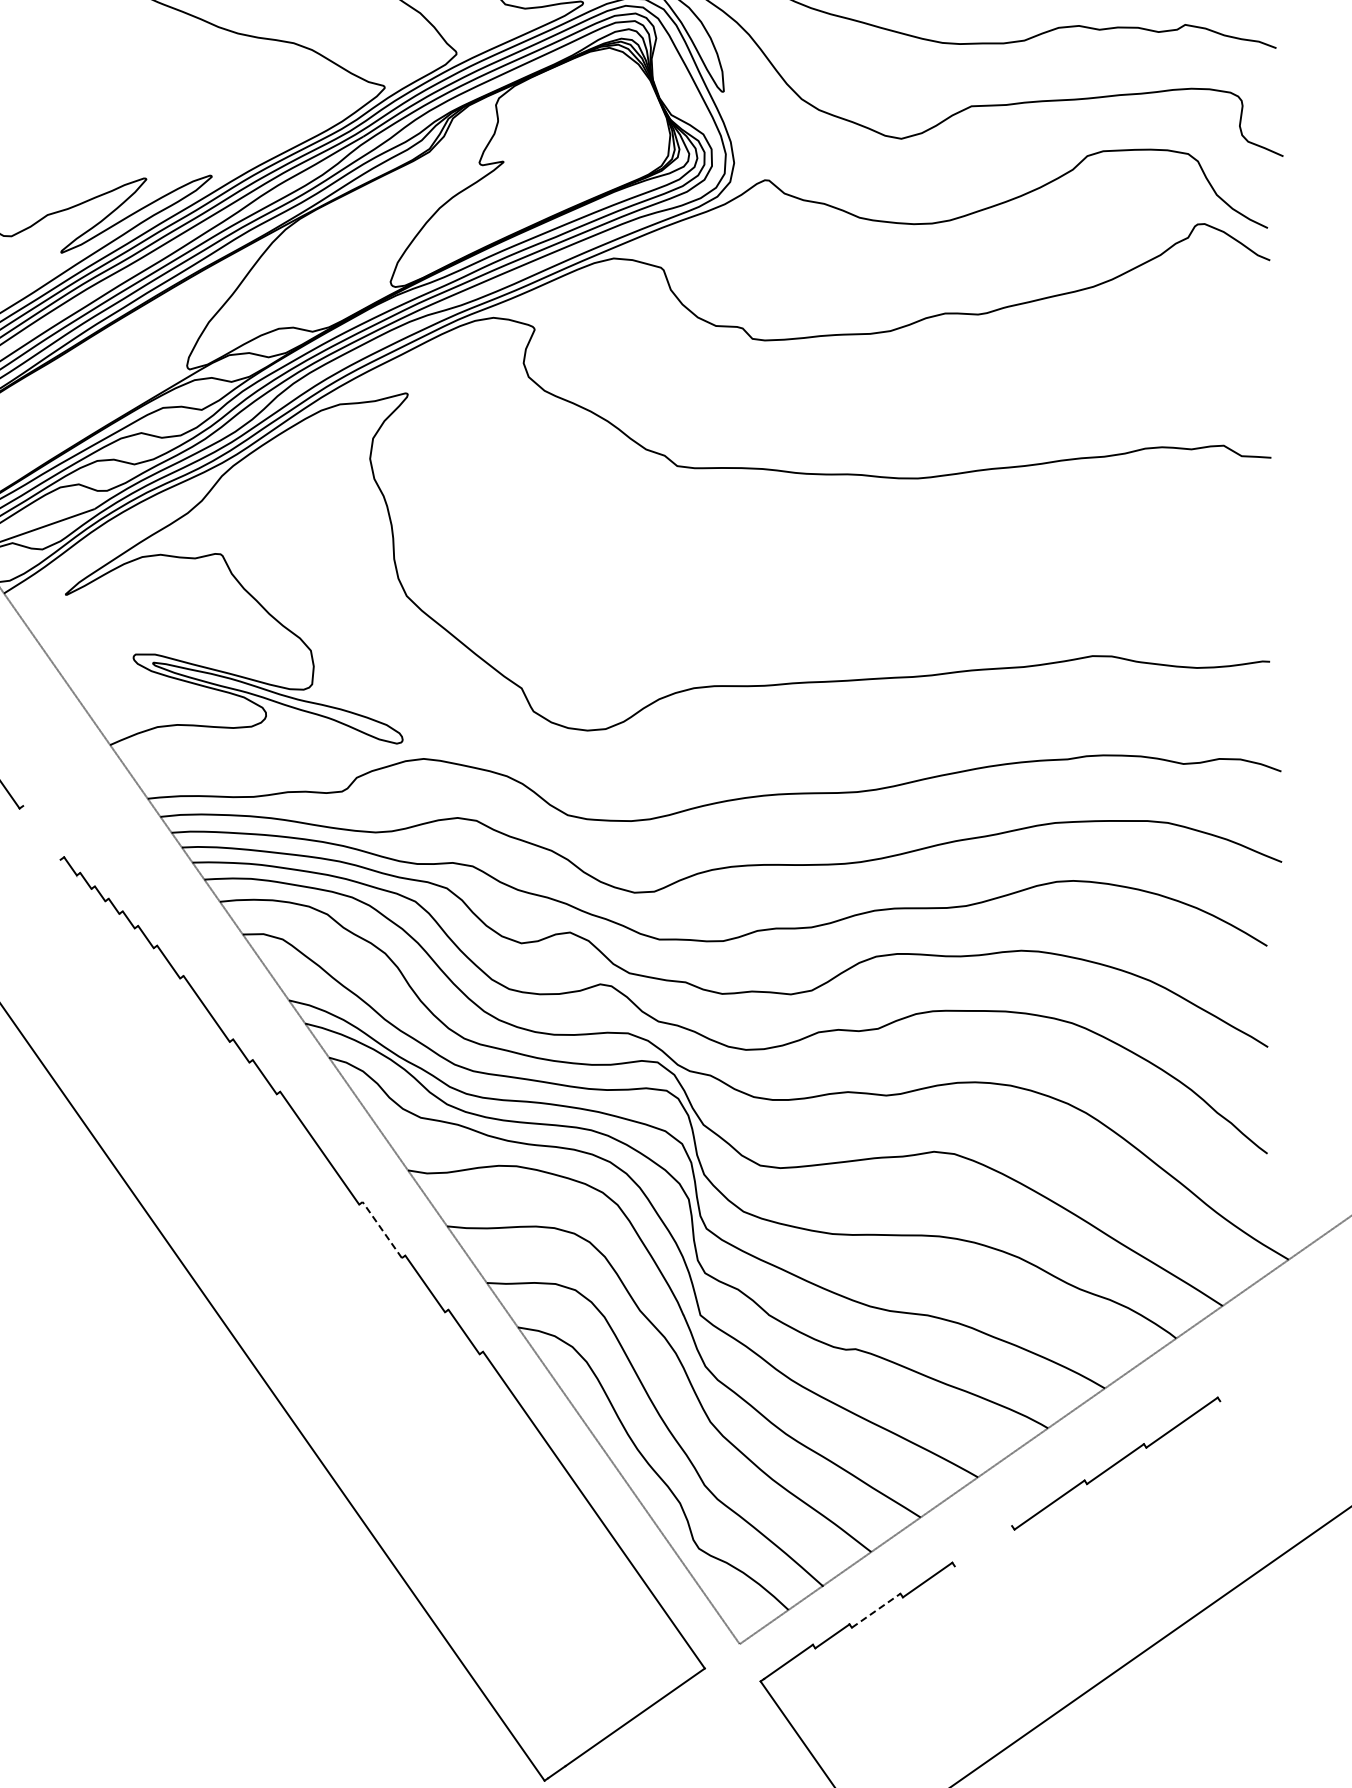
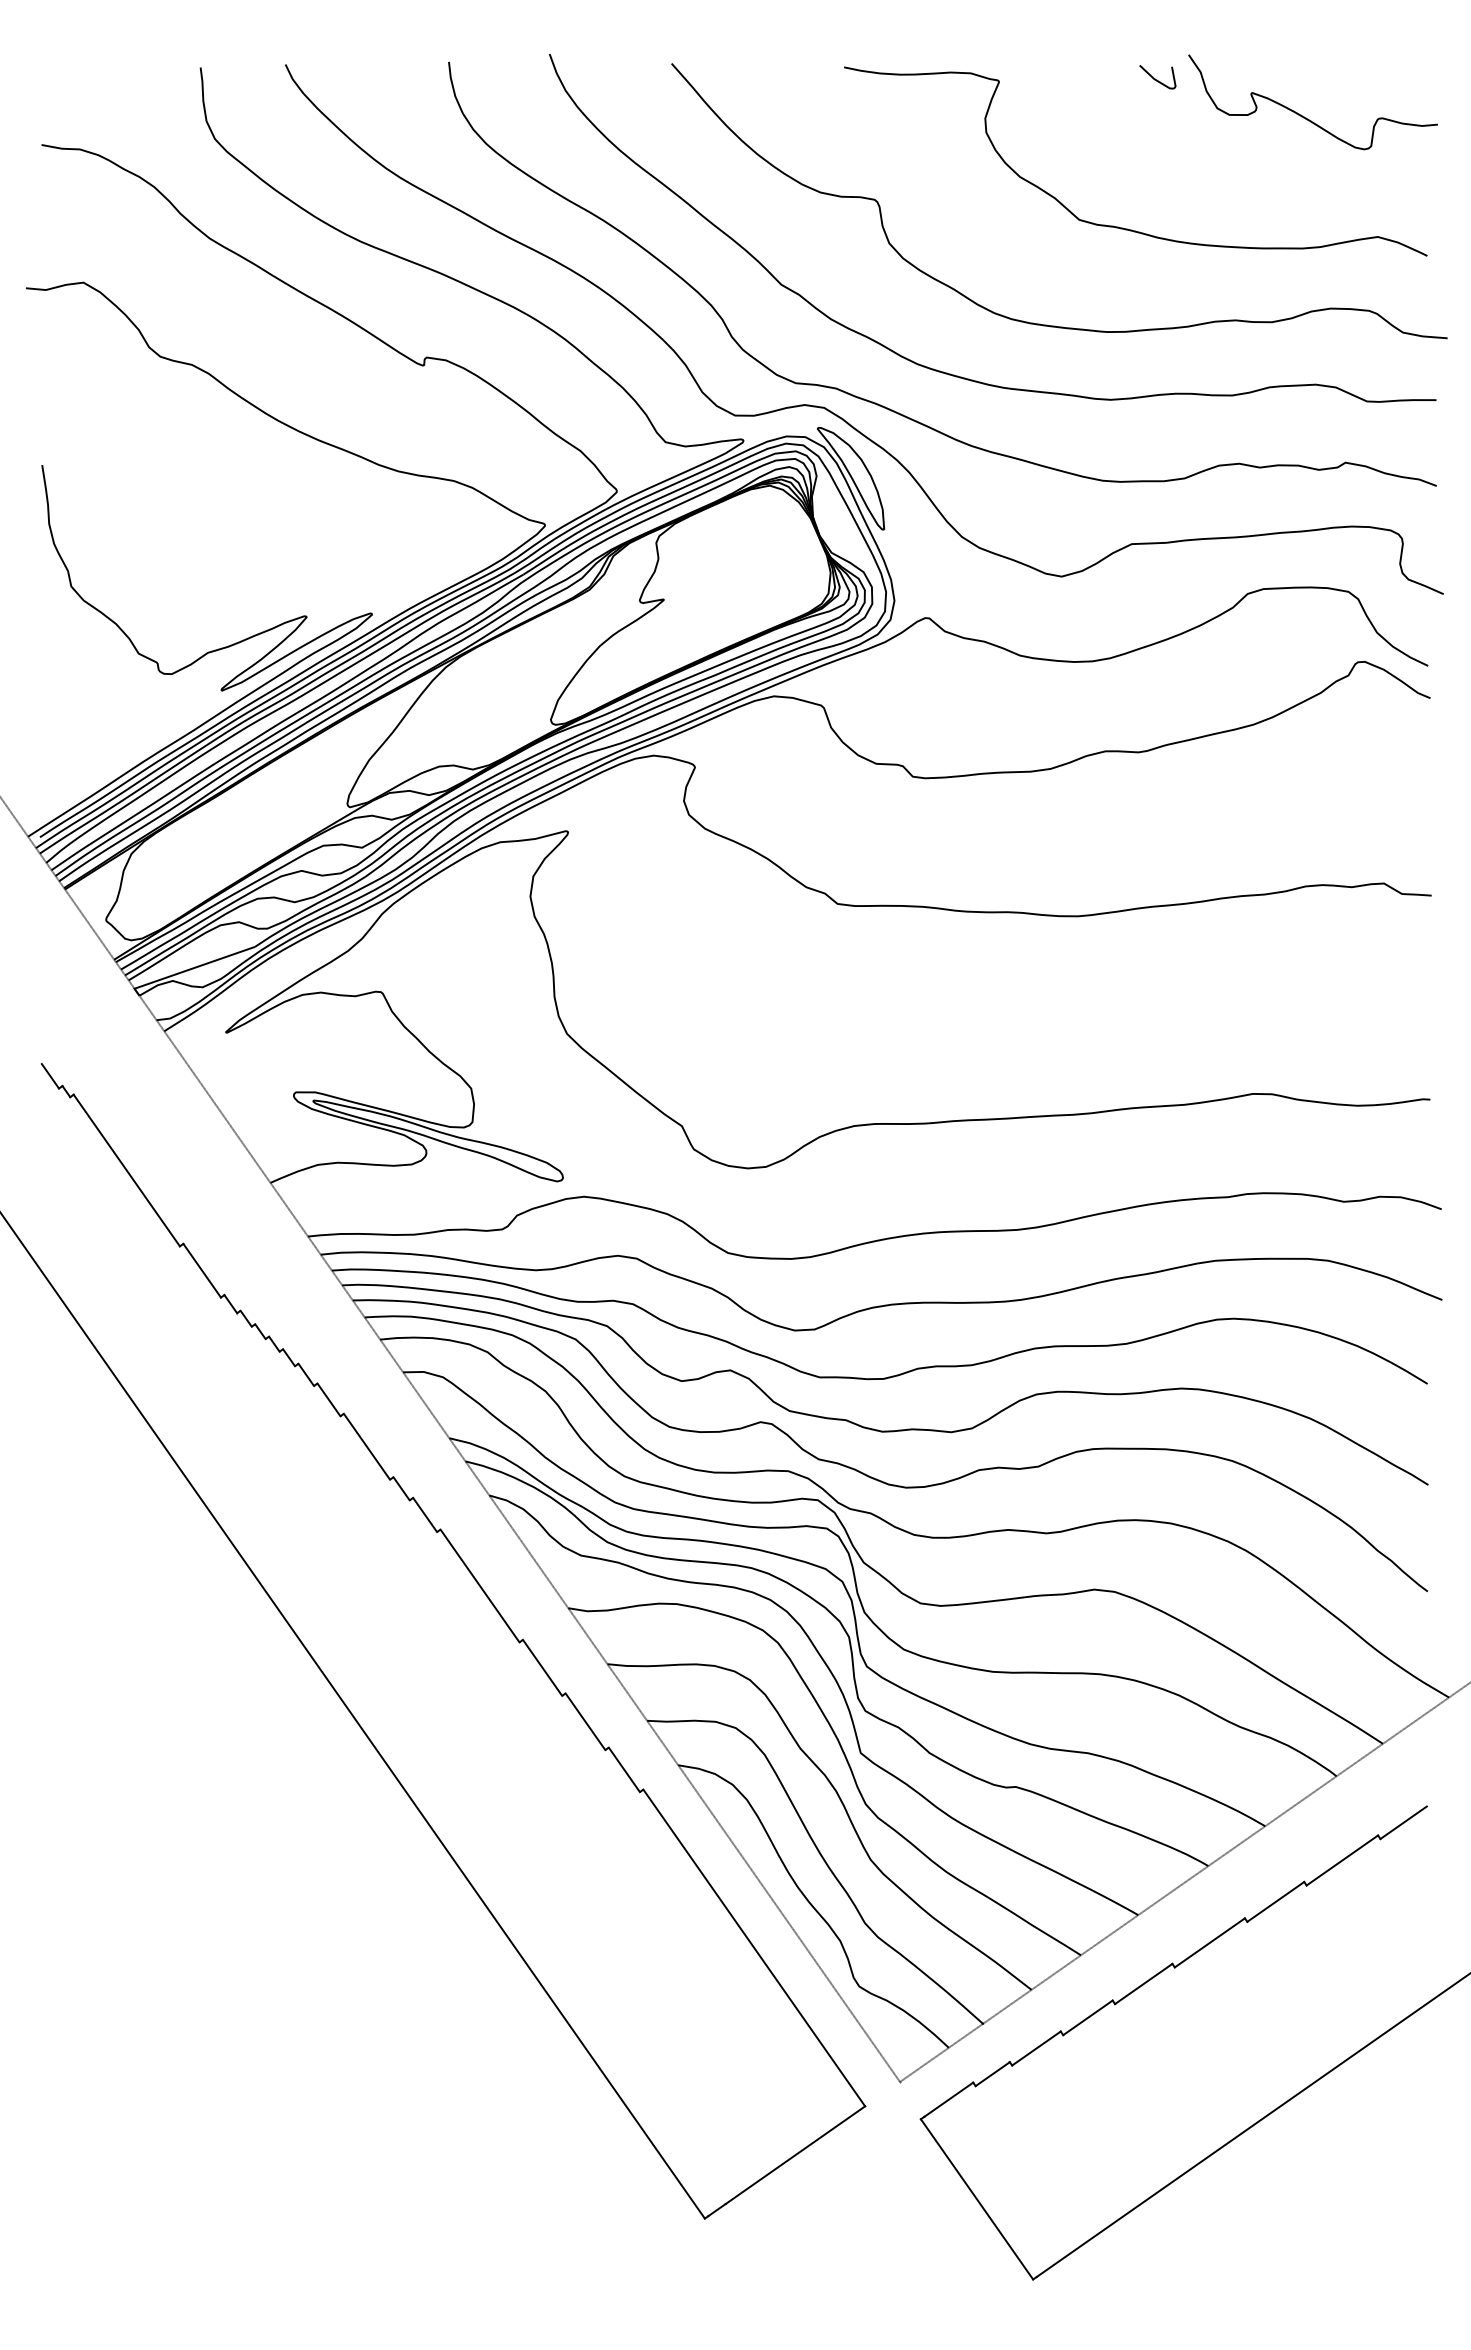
line: (41, 832) -> (201, 1270), added
line: (382, 1229) -> (542, 1667), dashed -> solid
line: (1243, 1384) -> (1403, 1822), added
line: (983, 1545) -> (1143, 1983), added
line: (876, 1610) -> (1036, 2048), dashed -> solid

